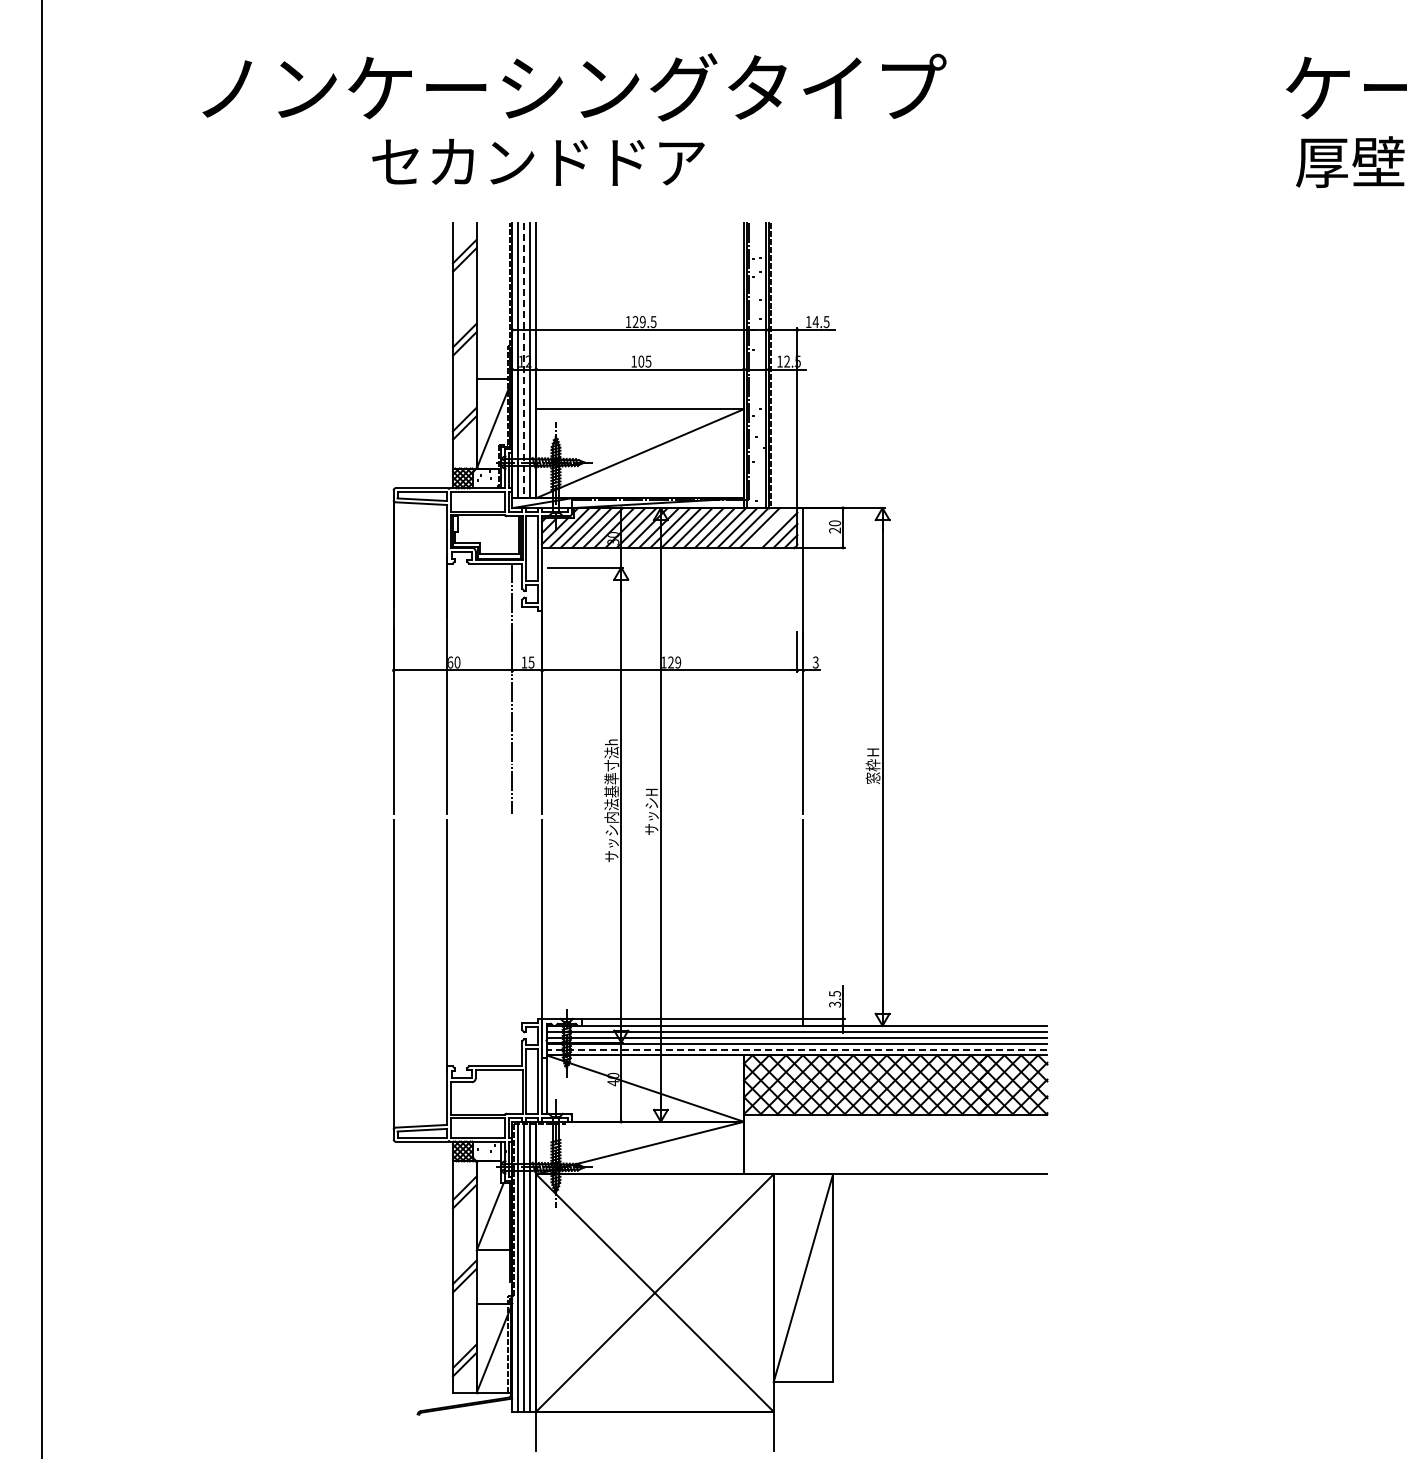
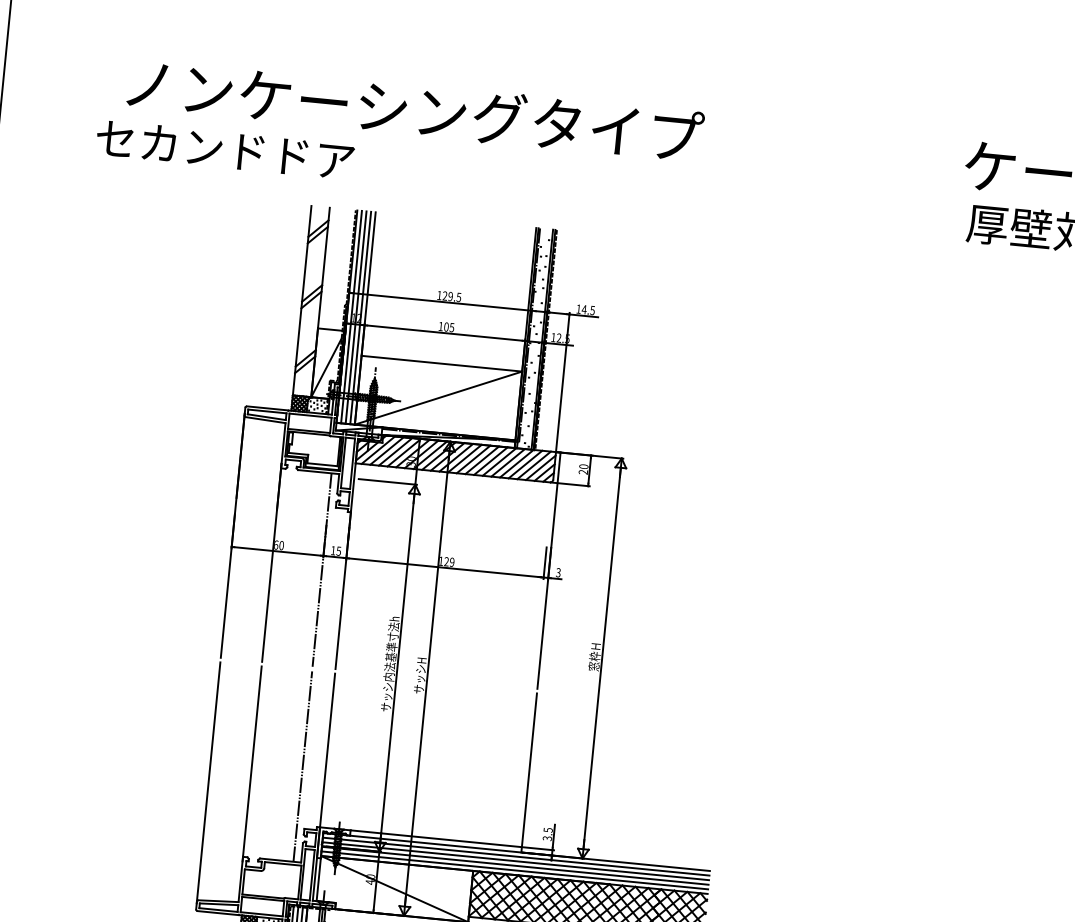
text: (538, 161) -> (225, 149), moved
line: (524, 361) -> (356, 318), dashed -> solid
line: (770, 527) -> (533, 465), added
line: (512, 942) -> (302, 766), added
line: (796, 1049) -> (514, 870), dashed -> solid

